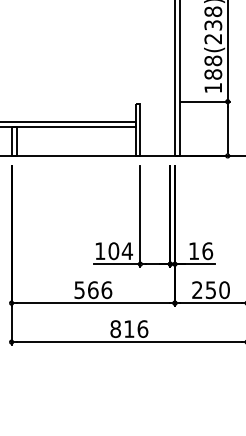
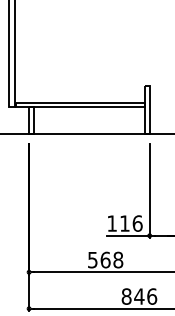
text: (120, 251) -> (131, 223), 104 -> 116
text: (106, 289) -> (118, 259), 566 -> 568
text: (128, 328) -> (138, 296), 816 -> 846

